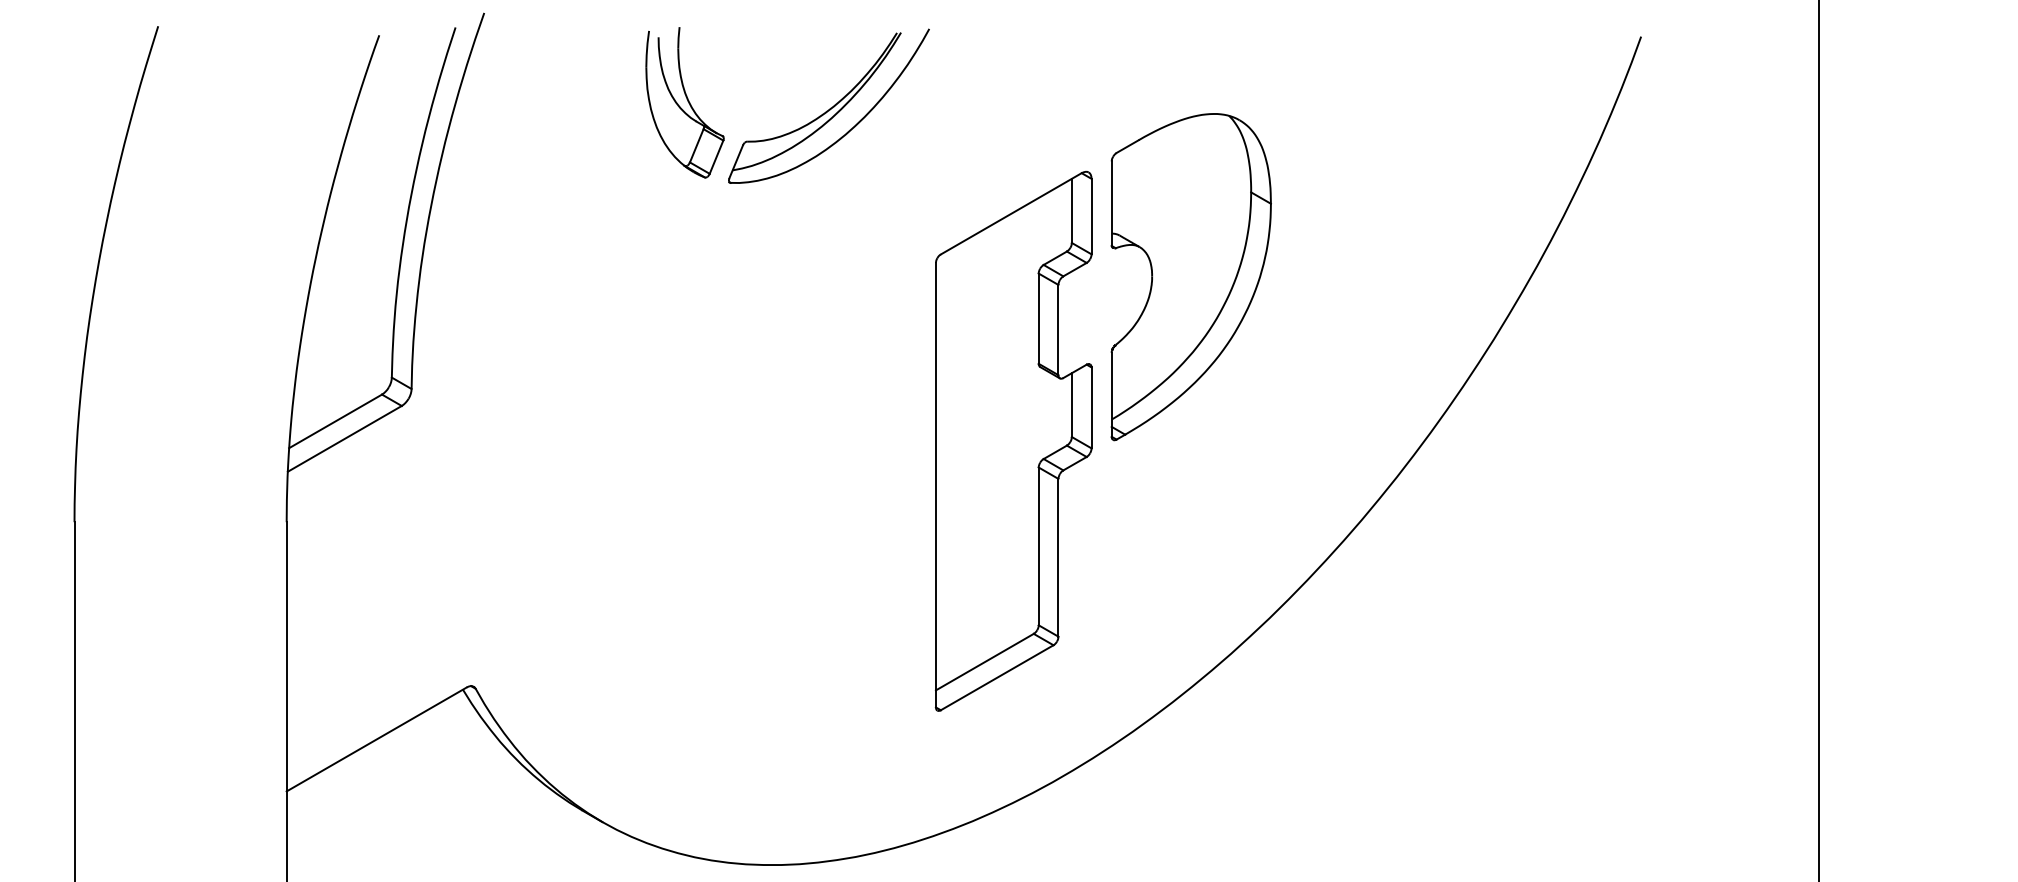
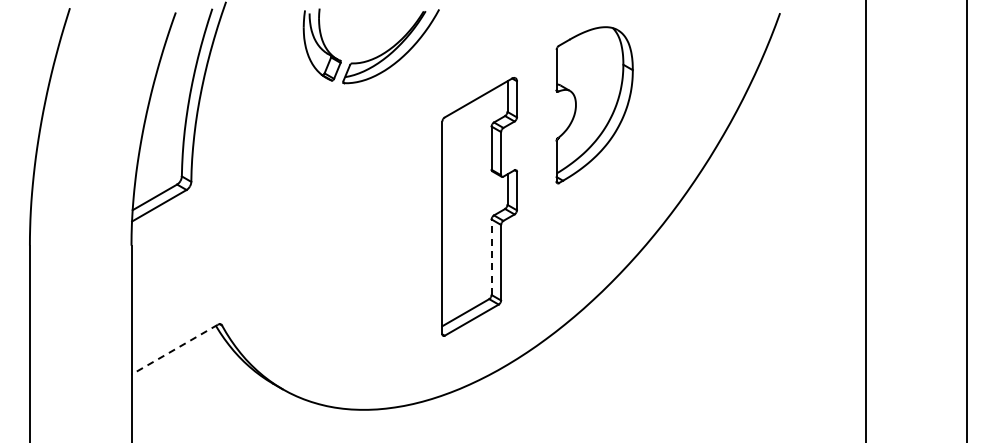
part: (1190, 277) -> (594, 105), moved
line: (1038, 546) -> (491, 257), solid -> dashed
line: (376, 739) -> (174, 349), solid -> dashed

